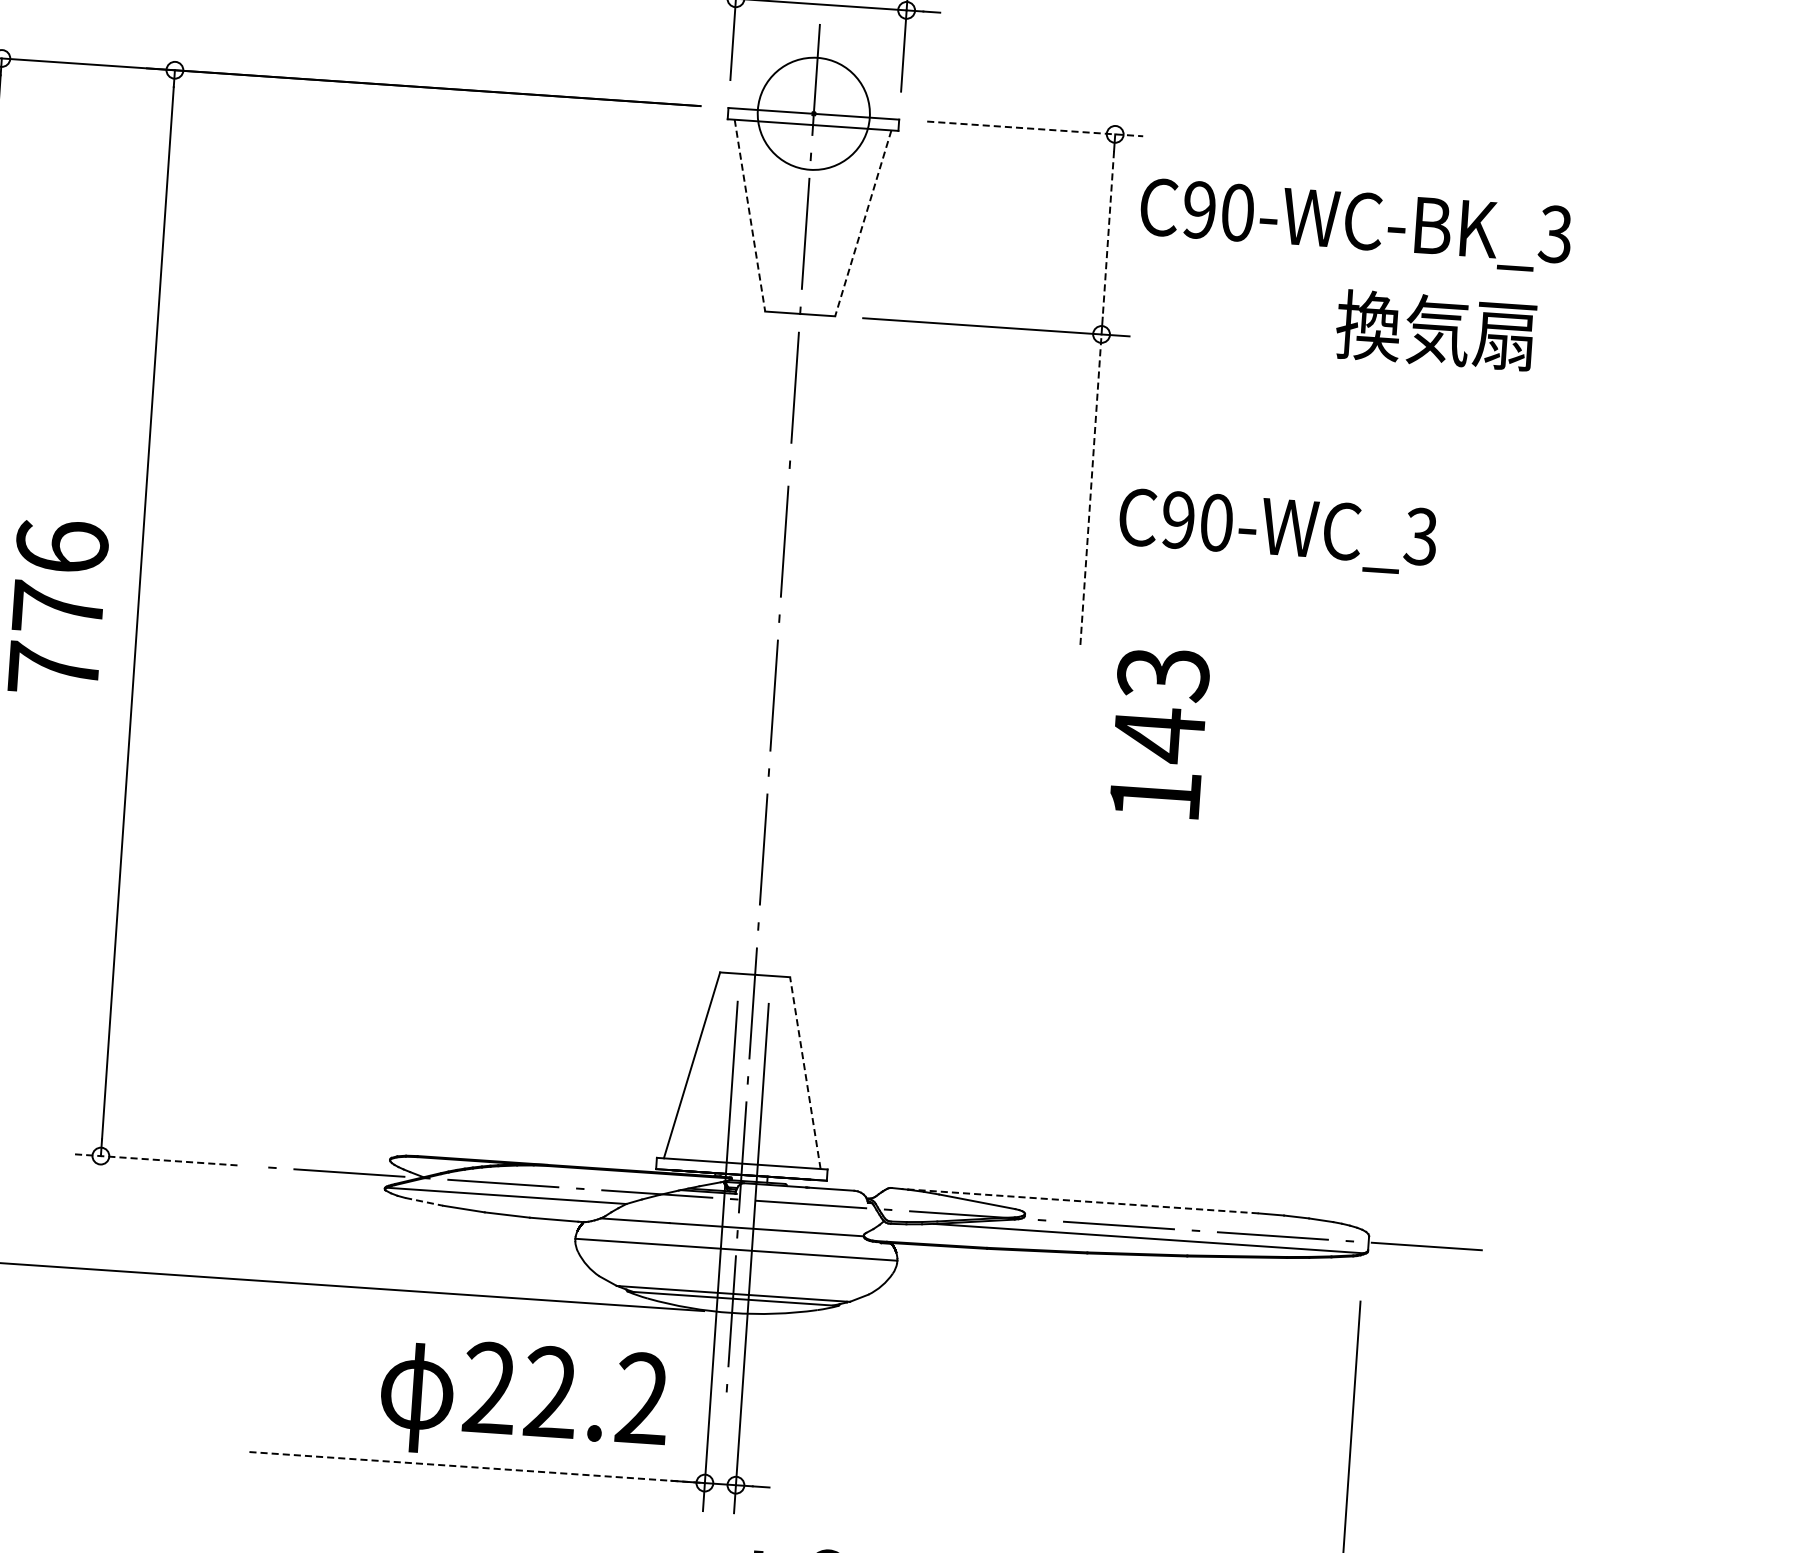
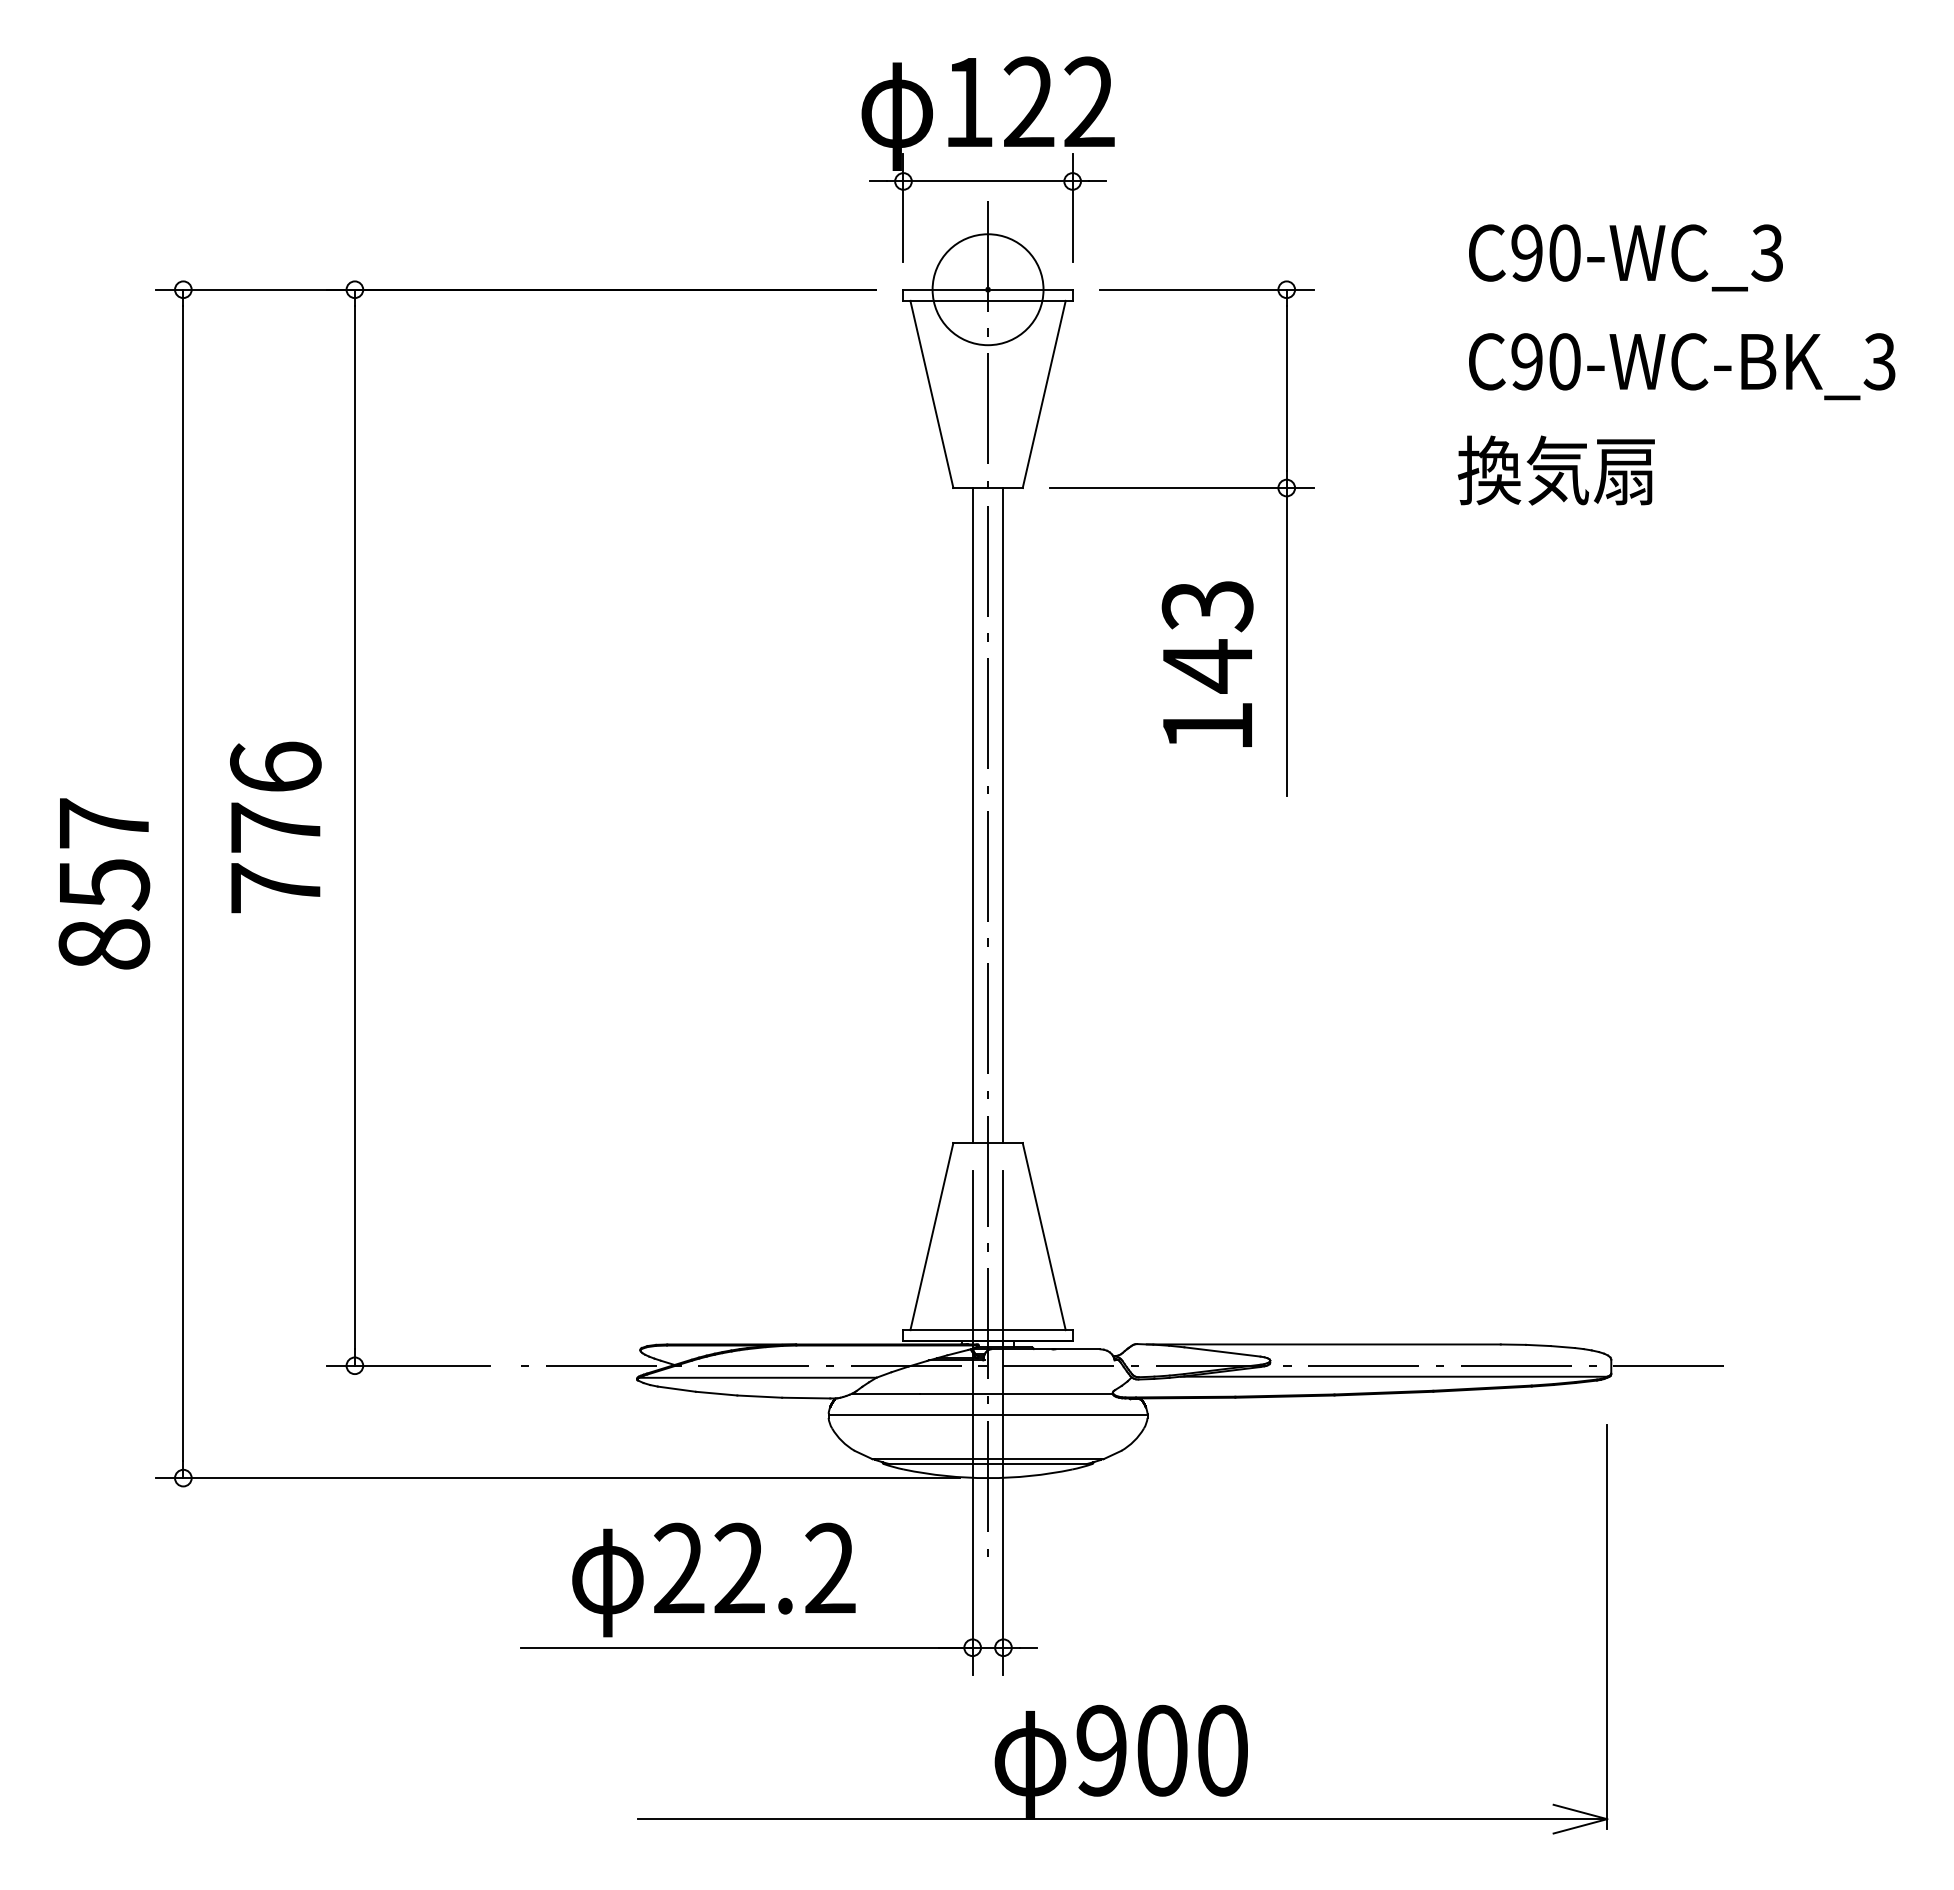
line: (1035, 128) -> (1207, 289), dashed -> solid
line: (750, 215) -> (932, 394), dashed -> solid
line: (863, 223) -> (1044, 394), dashed -> solid
text: (1356, 225) -> (1682, 366), moved
line: (1108, 234) -> (1286, 388), dashed -> solid
text: (1435, 330) -> (1555, 470), moved
line: (1090, 489) -> (1286, 641), dashed -> solid
text: (1277, 531) -> (1625, 257), moved
line: (761, 643) -> (972, 815), added
line: (793, 645) -> (1003, 815), added
text: (1159, 732) -> (1207, 663), moved
line: (805, 1073) -> (1044, 1236), dashed -> solid
line: (155, 1159) -> (408, 1365), dashed -> solid
line: (1079, 1201) -> (1323, 1344), dashed -> solid
line: (424, 1202) -> (677, 1389), dashed -> solid
text: (523, 1401) -> (713, 1579), moved
line: (477, 1467) -> (747, 1647), dashed -> solid

